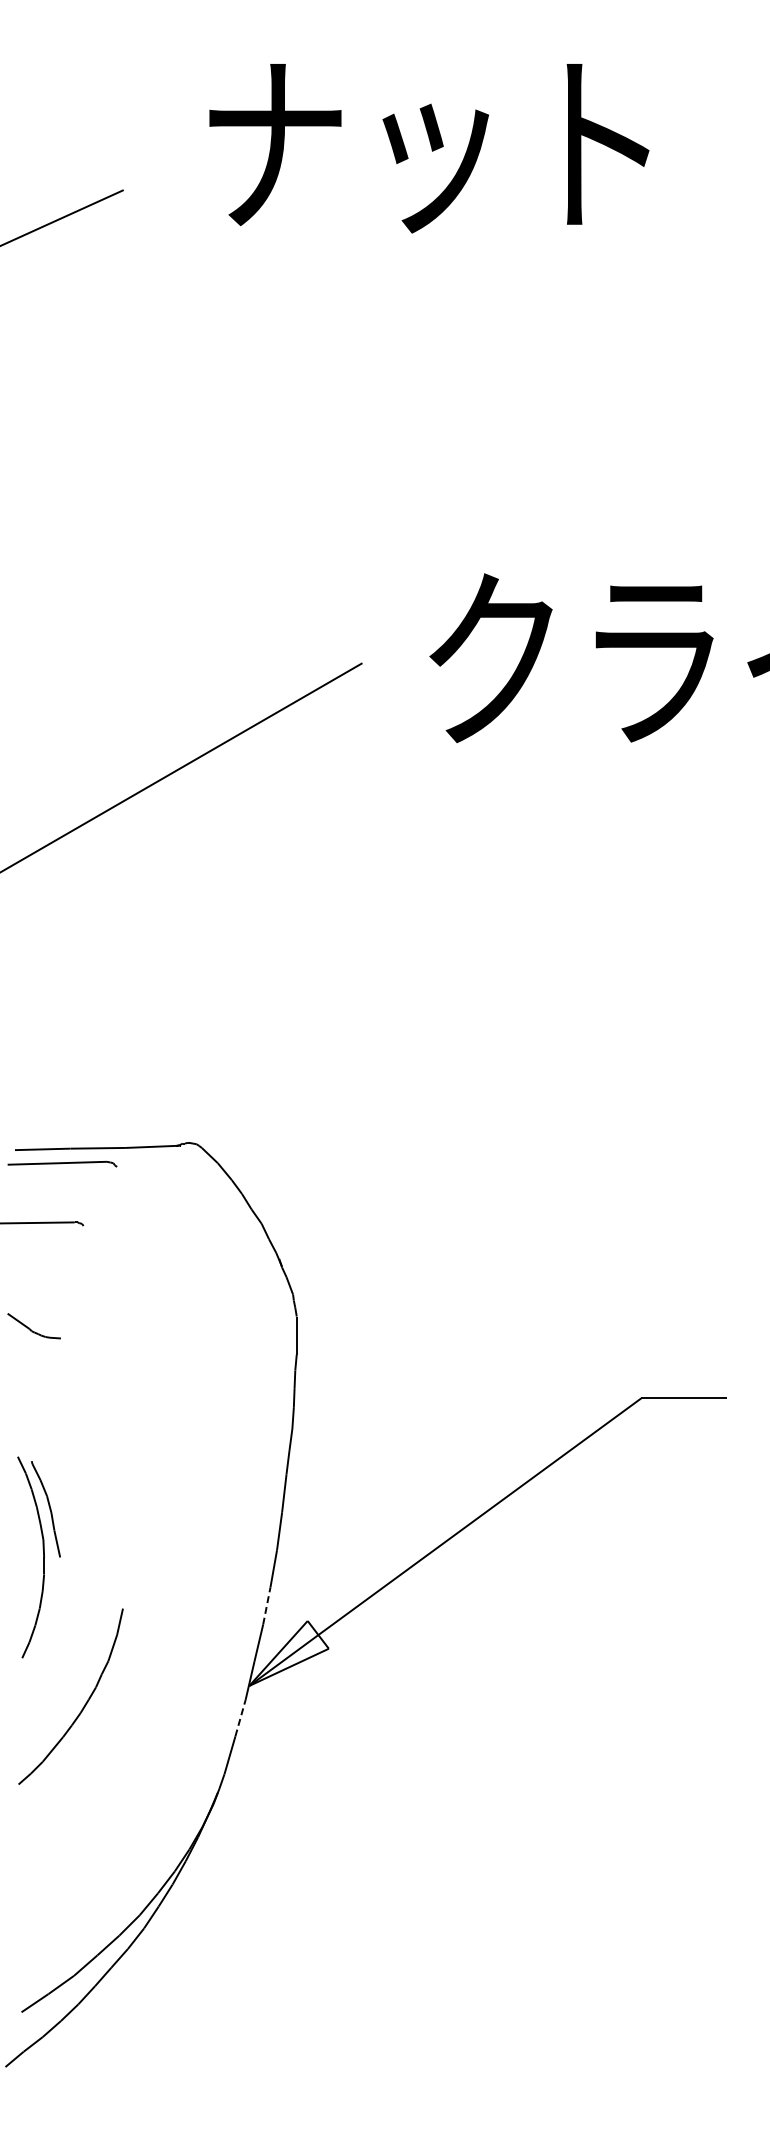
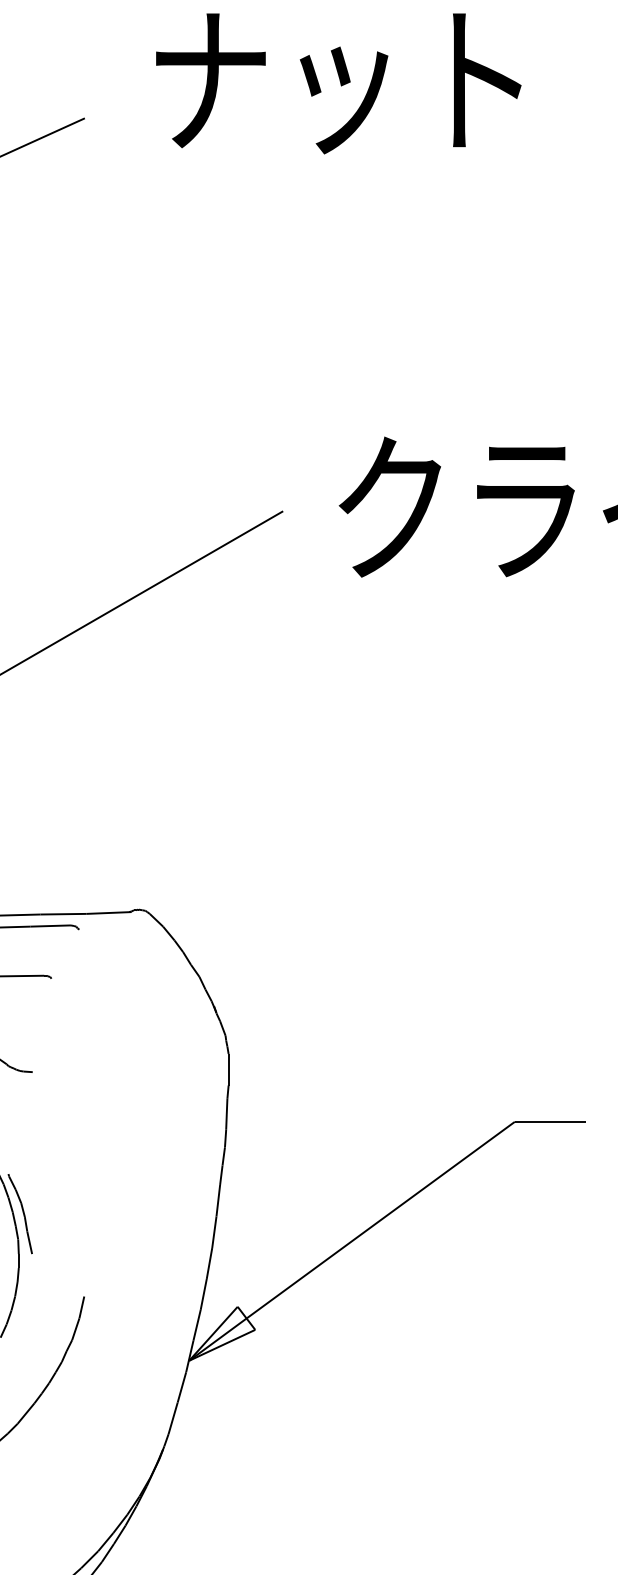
line: (266, 1606) -> (203, 1294), dashed -> solid
line: (240, 1718) -> (181, 1387), dashed -> solid

